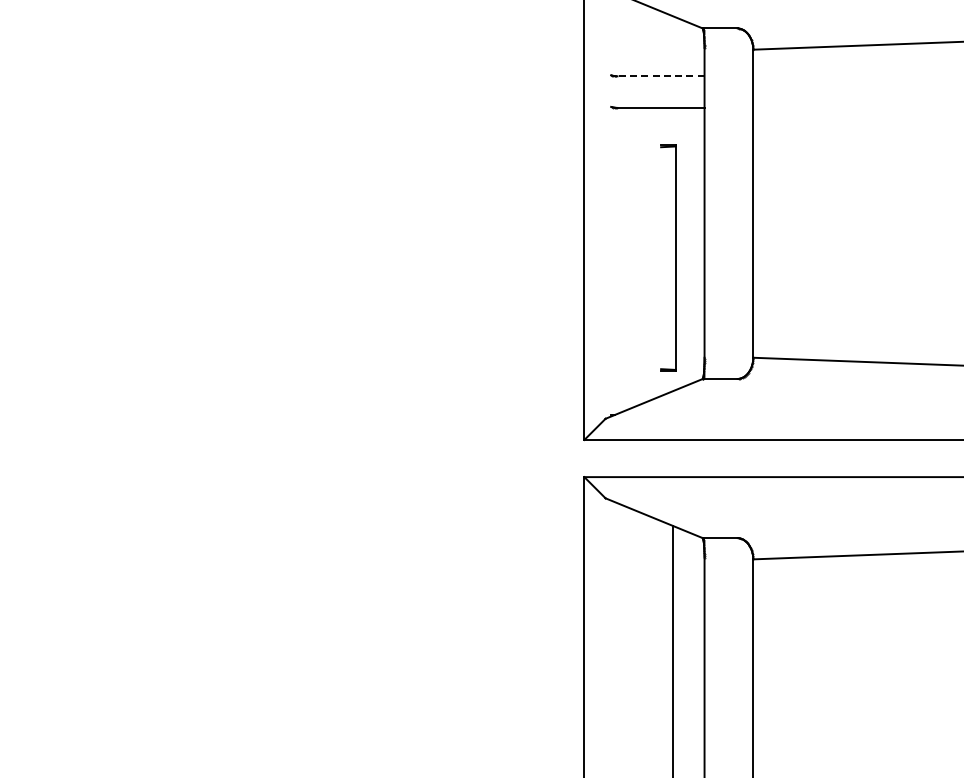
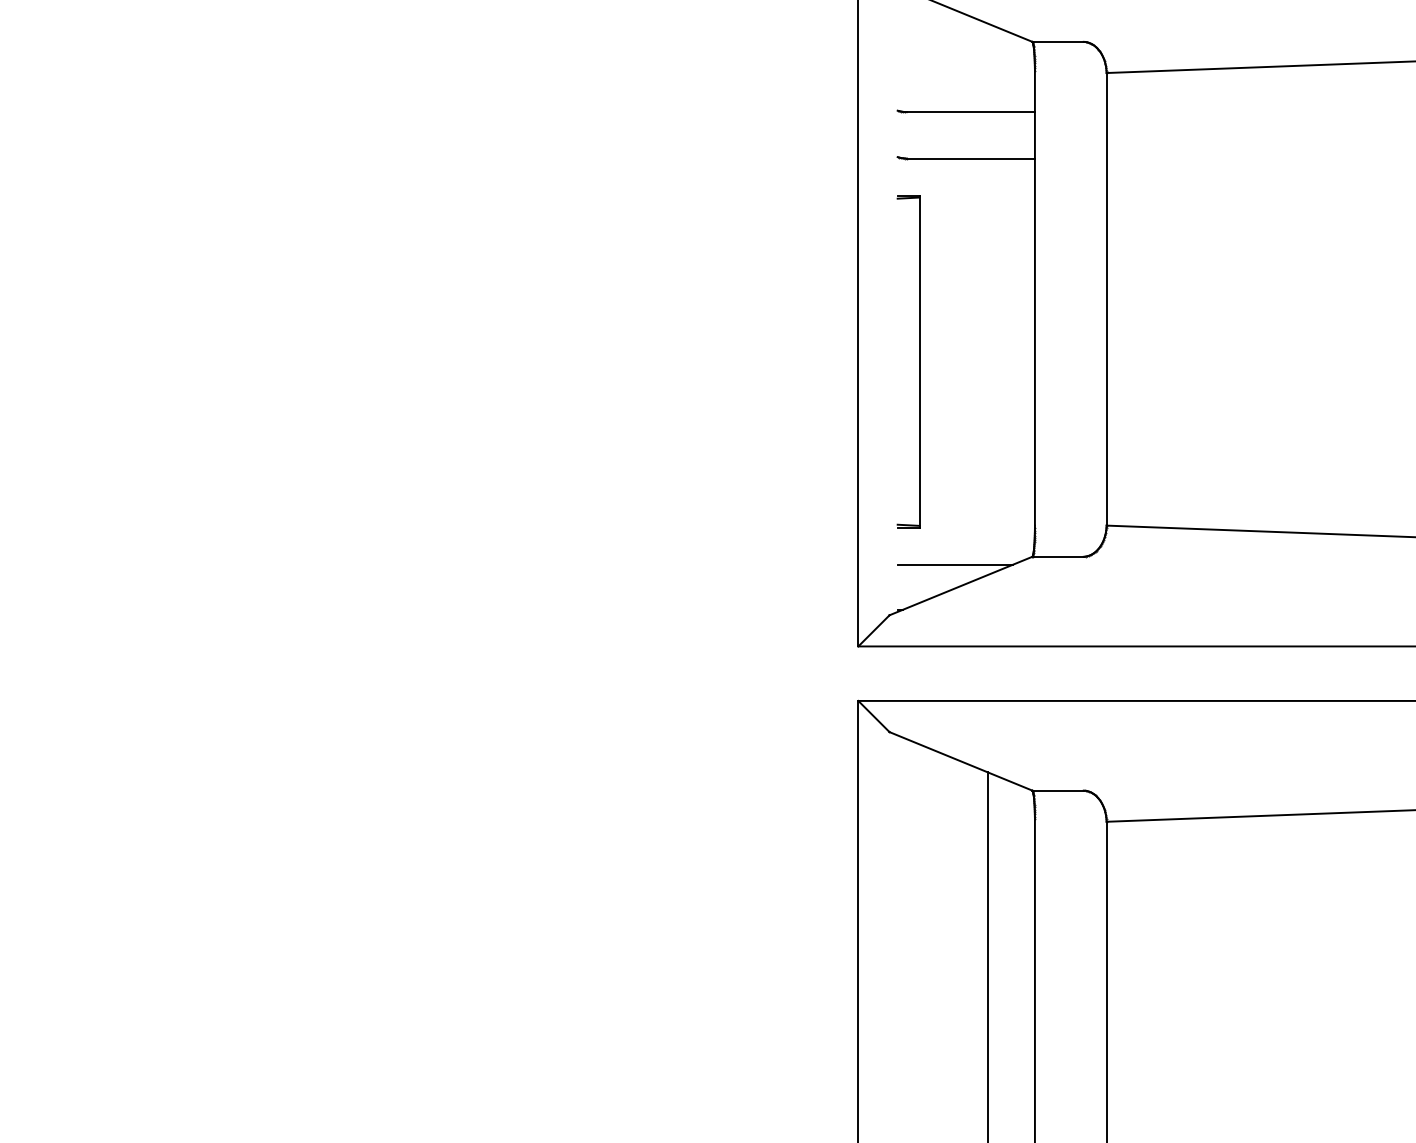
line: (661, 76) -> (971, 112), dashed -> solid
part: (675, 257) -> (918, 360), moved
line: (650, 384) -> (955, 564), added

